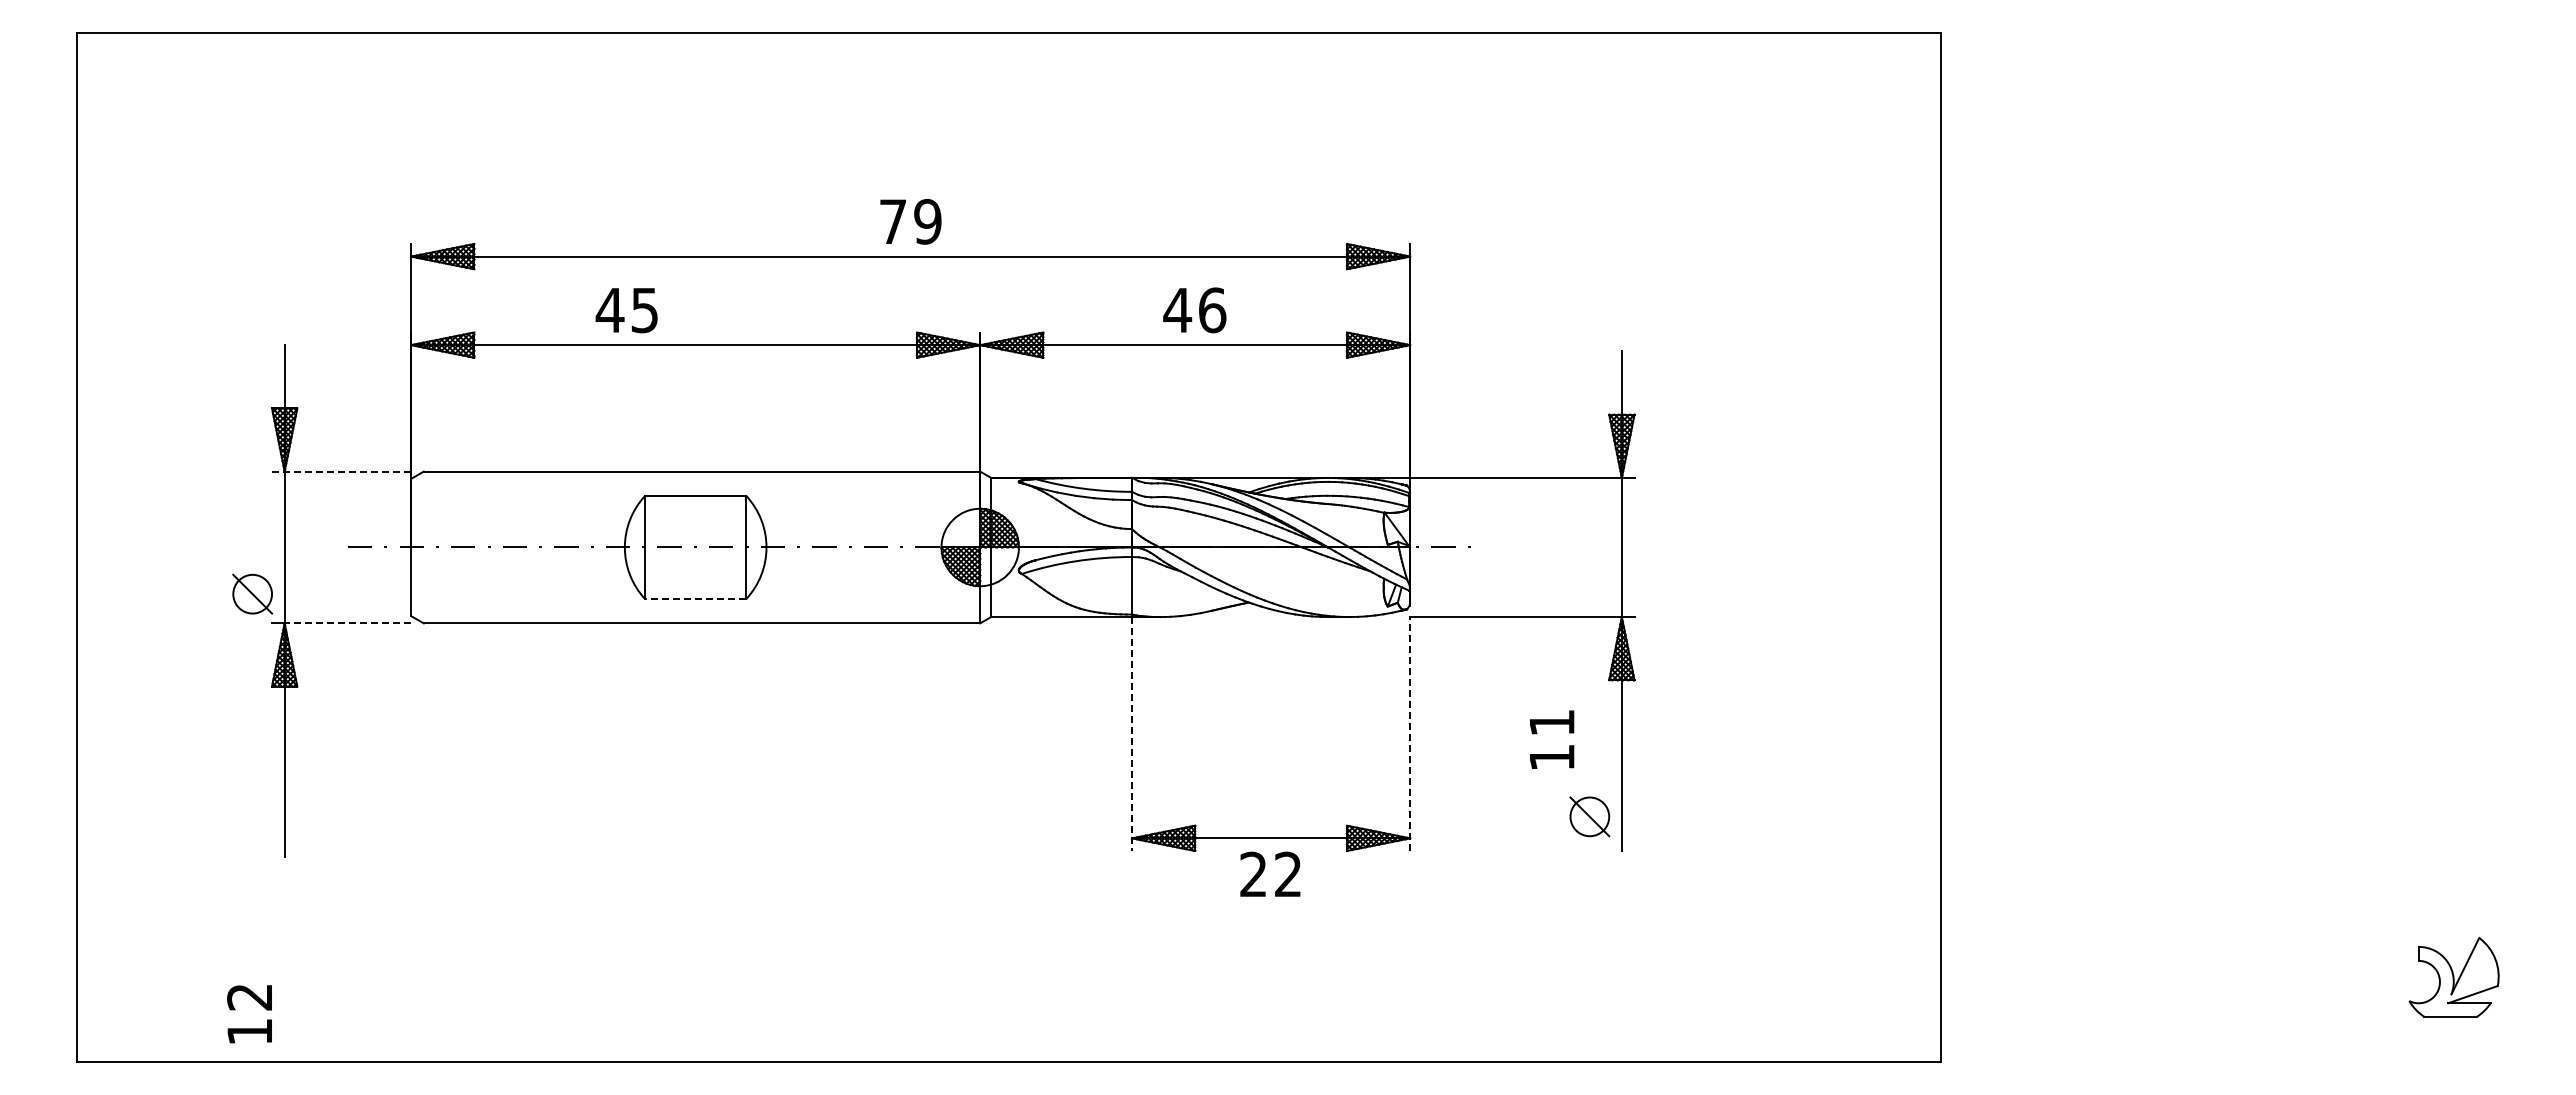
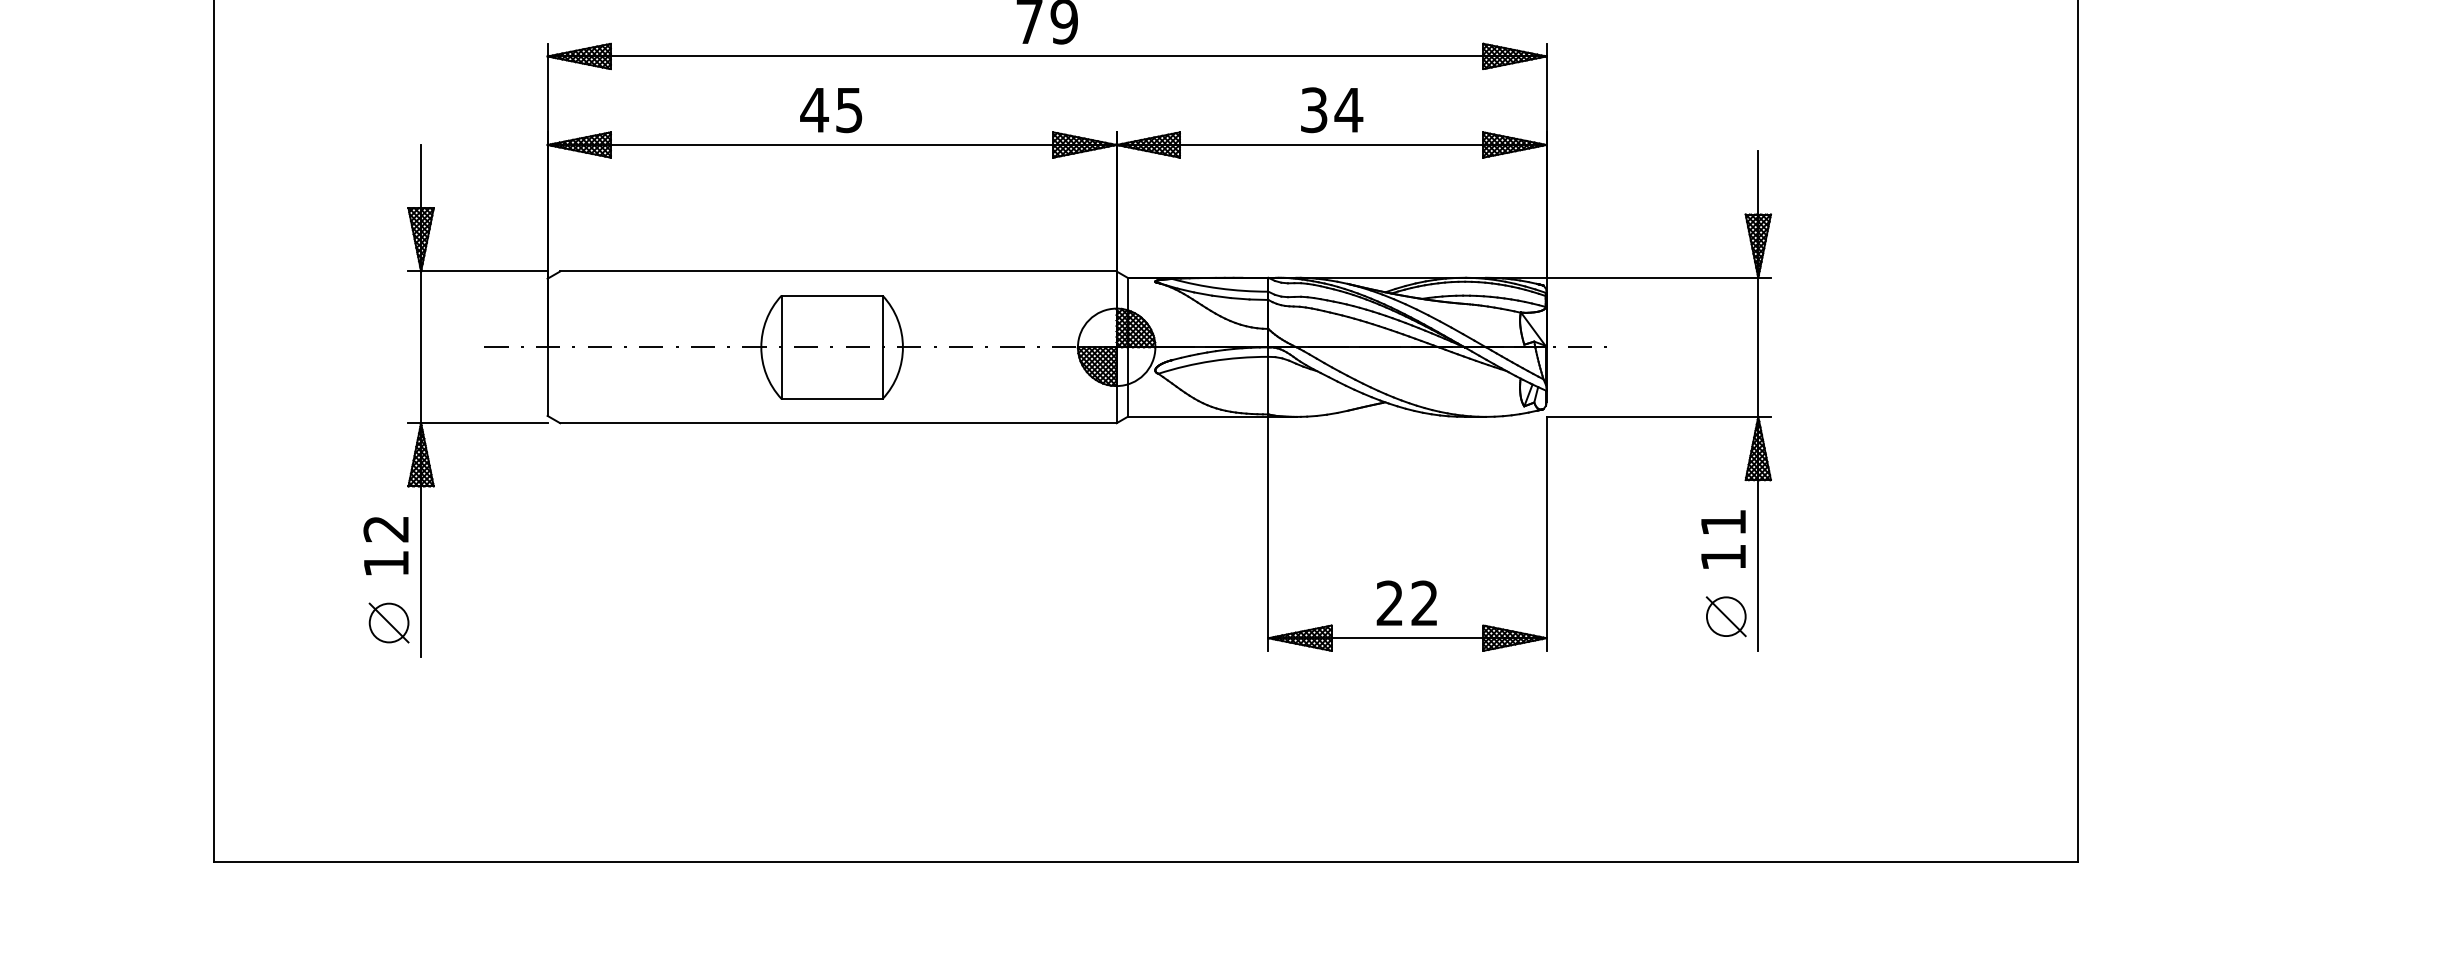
text: (626, 310) -> (830, 110), moved
text: (1194, 310) -> (1330, 110), 46 -> 34
line: (341, 471) -> (477, 271), dashed -> solid
part: (252, 593) -> (388, 622), moved
line: (695, 599) -> (831, 399), dashed -> solid
line: (347, 623) -> (483, 423), dashed -> solid
line: (1131, 734) -> (1267, 534), dashed -> solid
line: (1410, 734) -> (1546, 534), dashed -> solid
text: (1552, 739) -> (1723, 539), moved
text: (1270, 873) -> (1406, 602), moved
text: (249, 1014) -> (385, 546), moved

